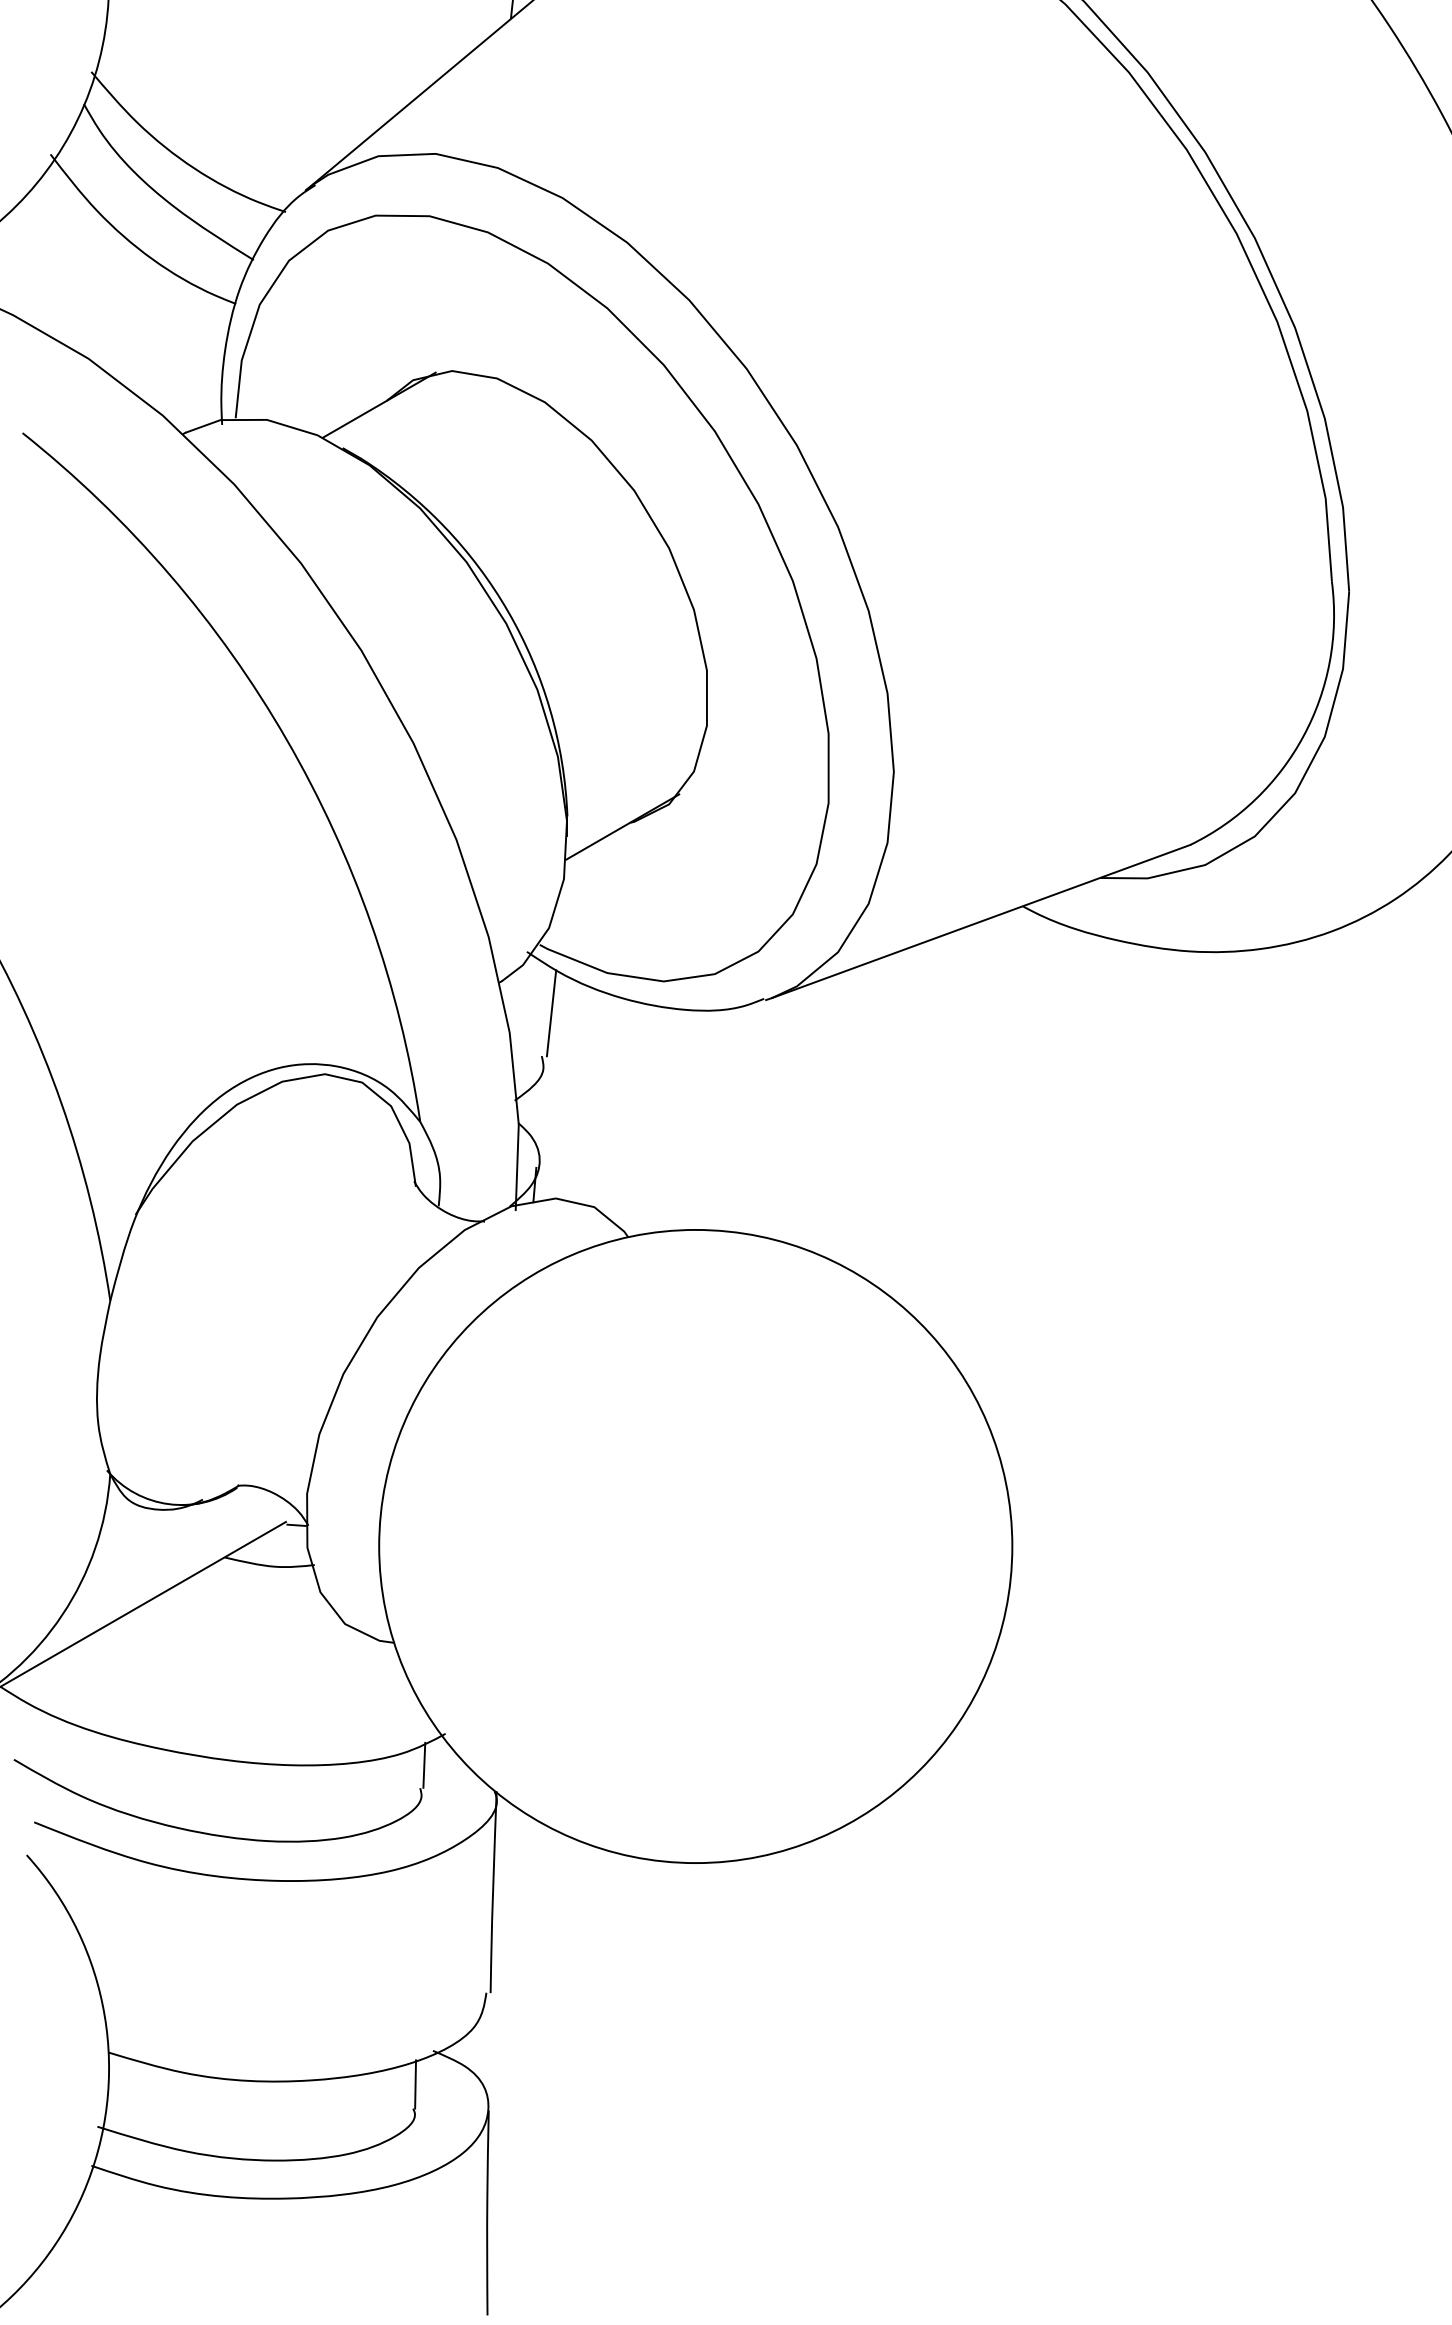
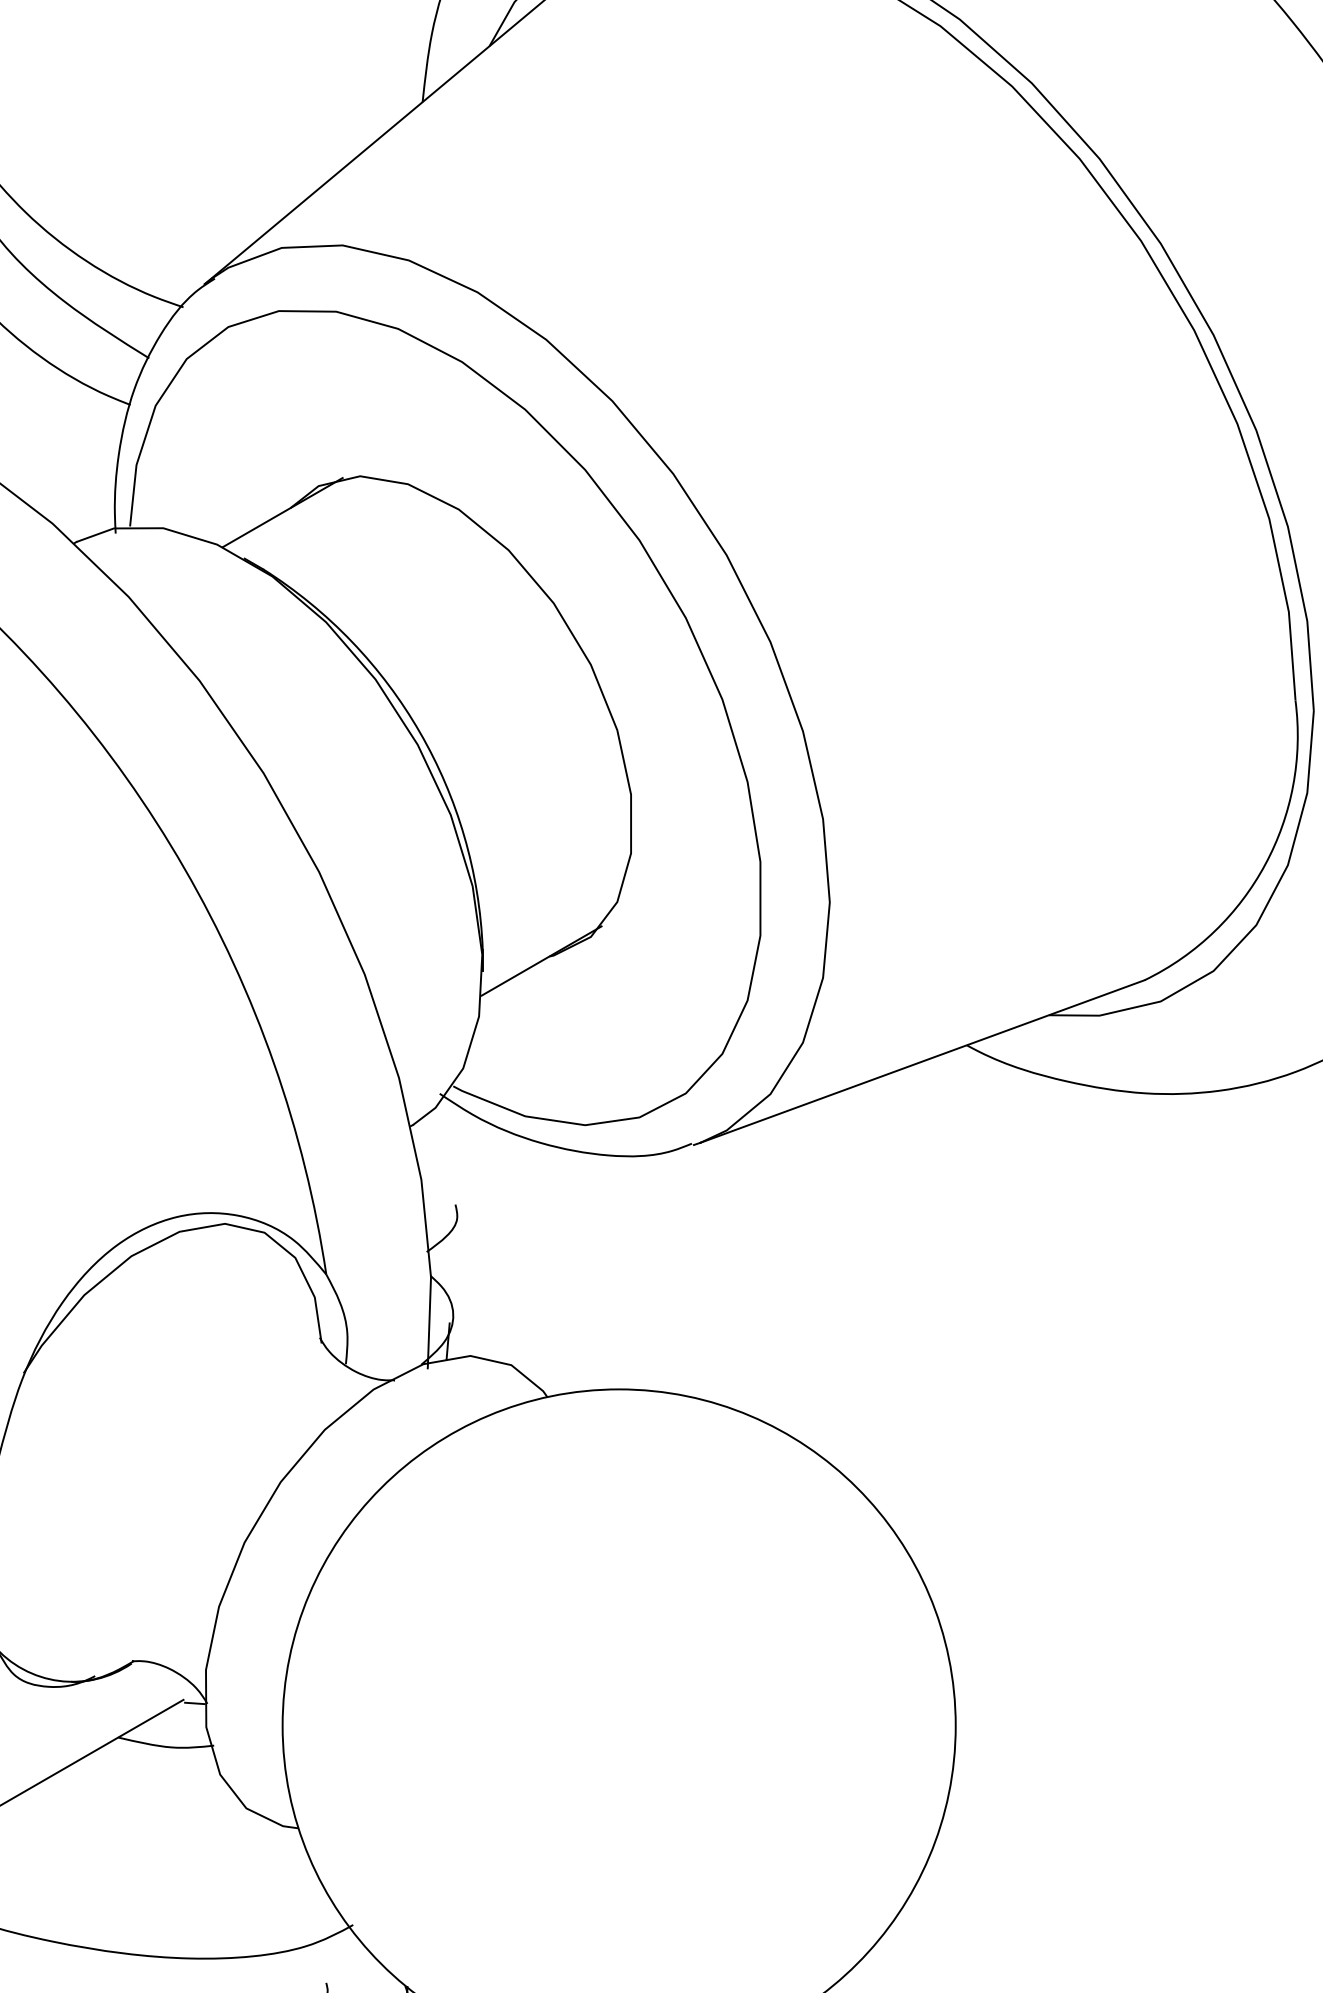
line: (551, 1013) -> (465, 1159), removed
line: (424, 1764) -> (330, 1957), removed

